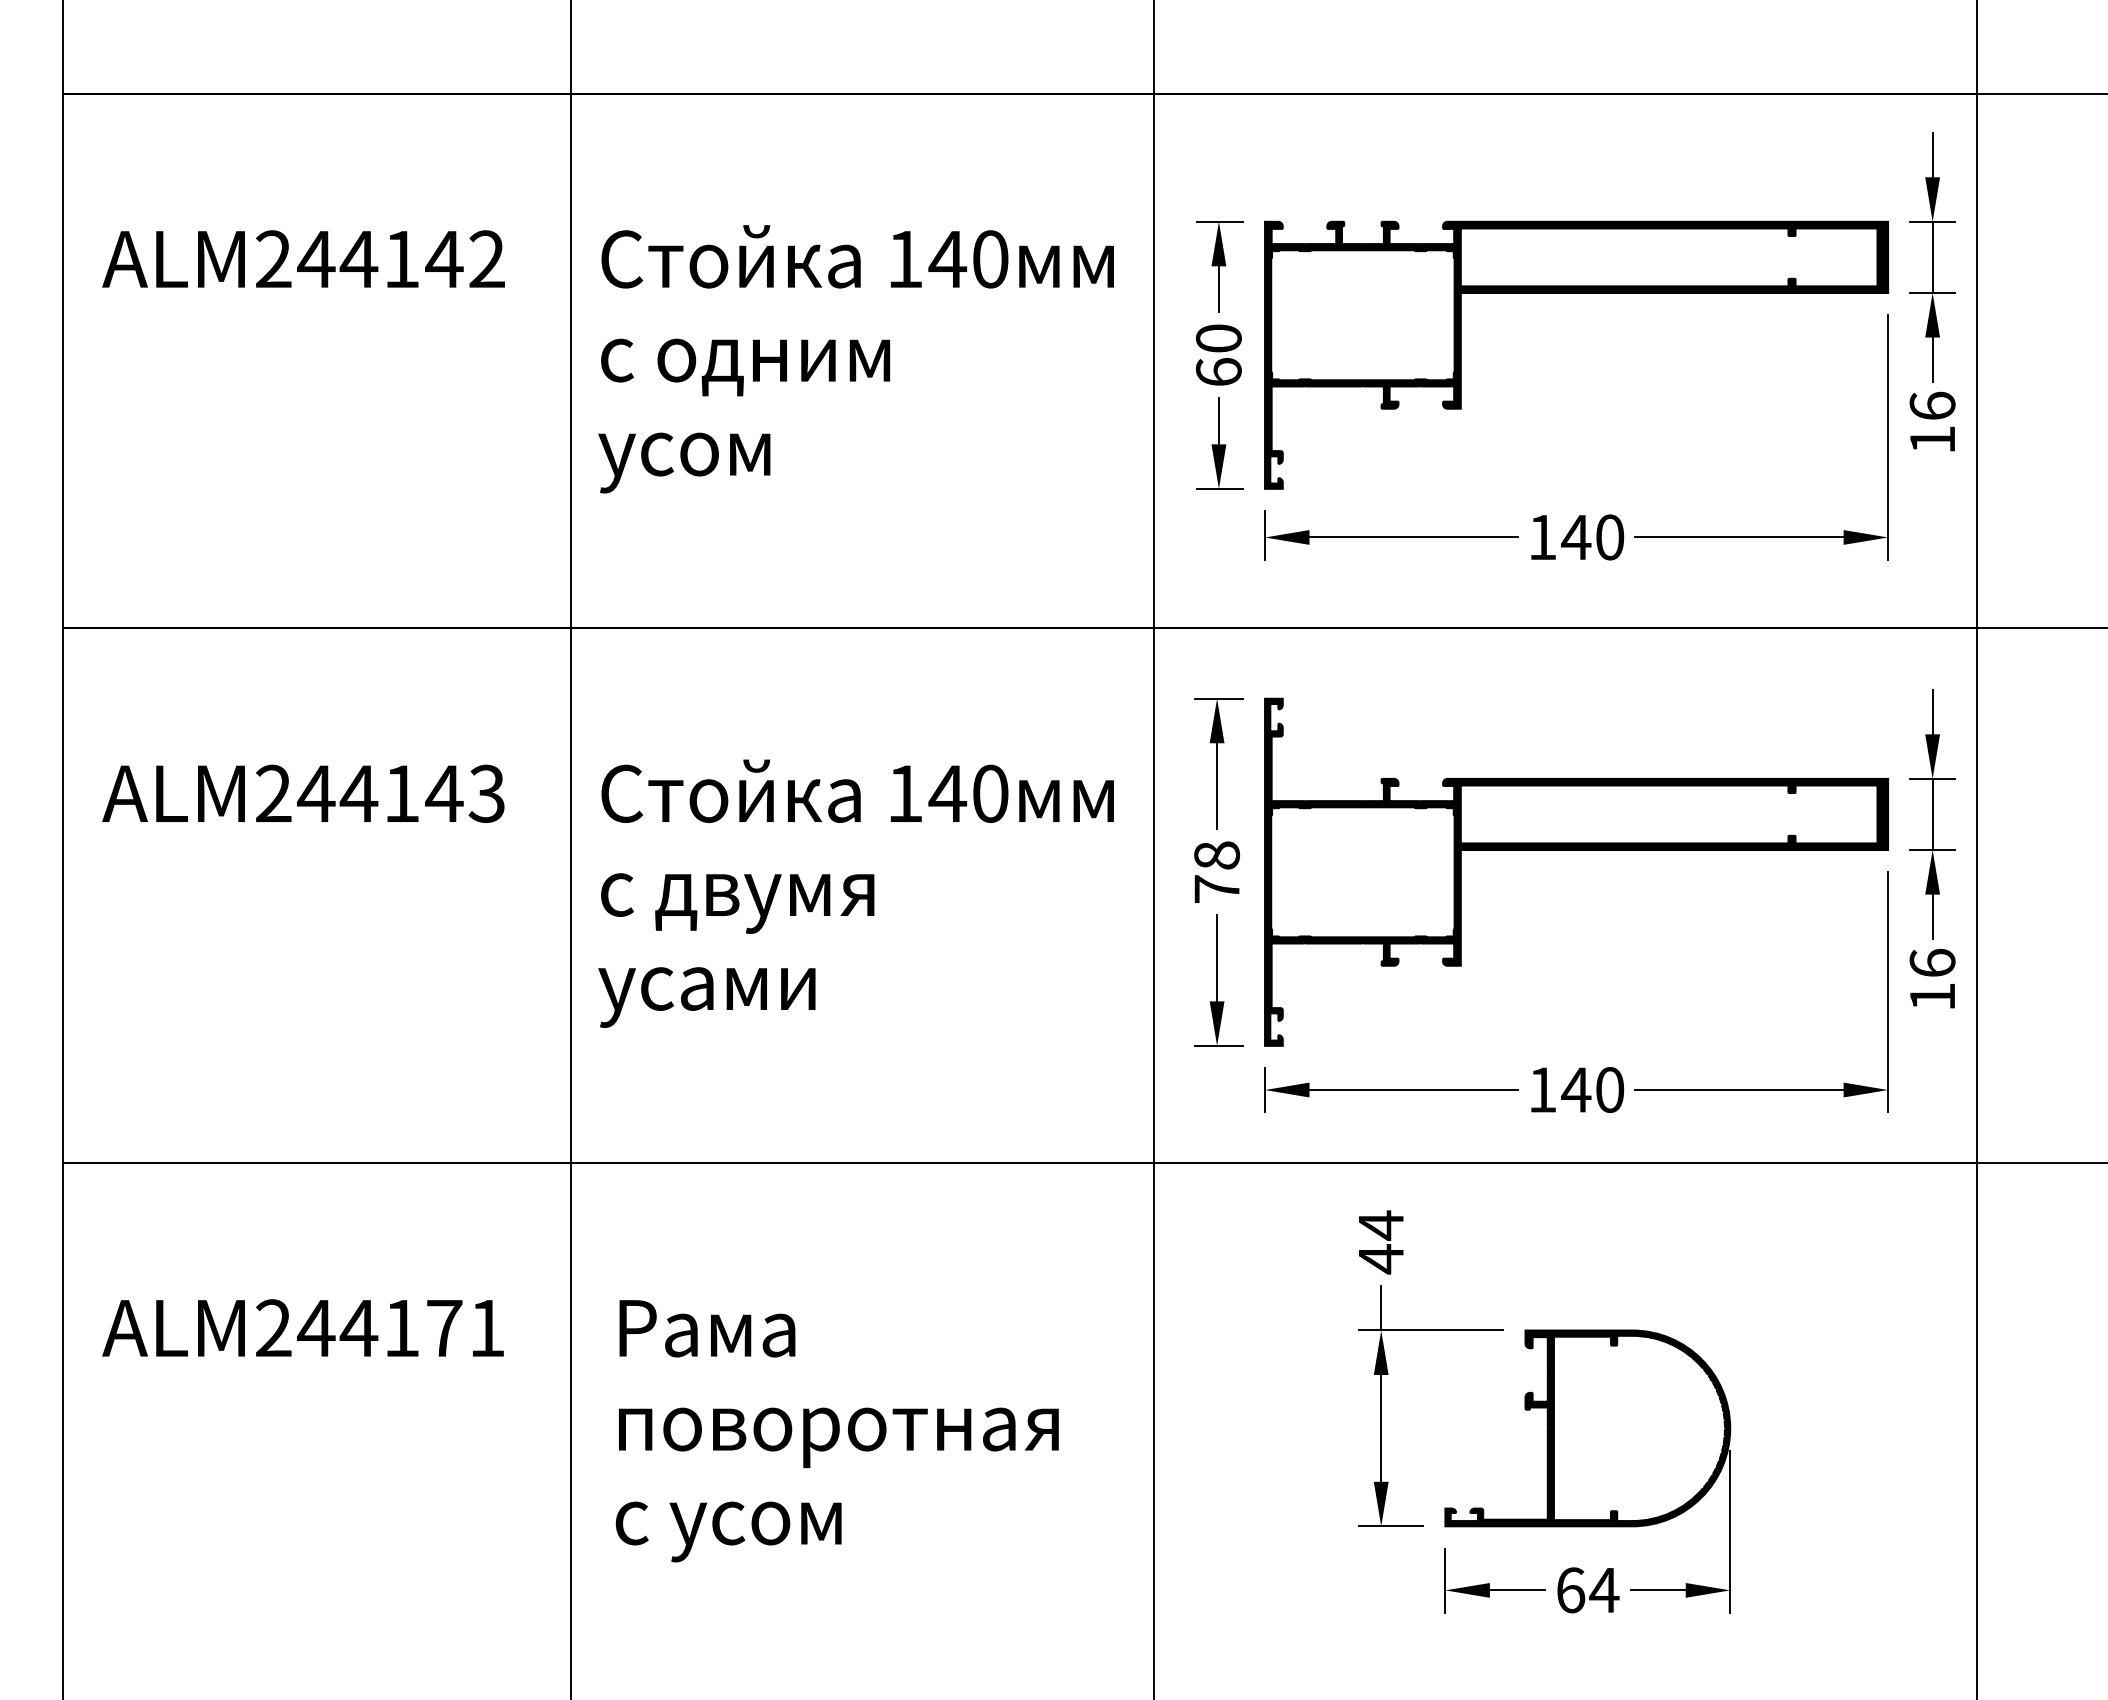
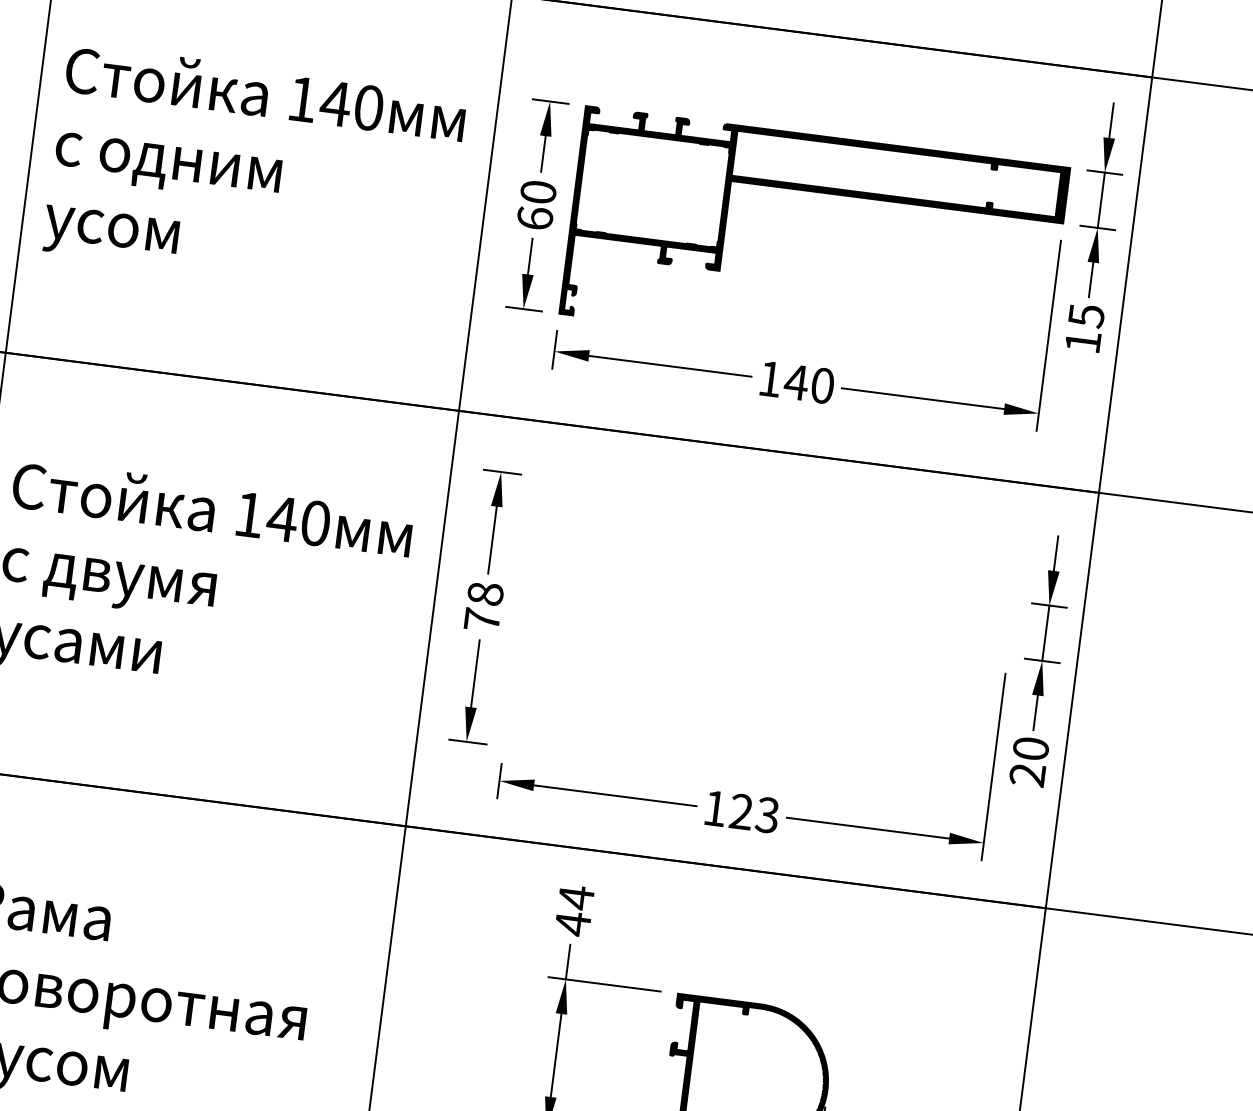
text: (1932, 405) -> (1086, 315), 16 -> 15
part: (1576, 850) -> (765, 625), removed
text: (1932, 979) -> (1029, 761), 16 -> 20
text: (1592, 1089) -> (754, 813), 140 -> 123

